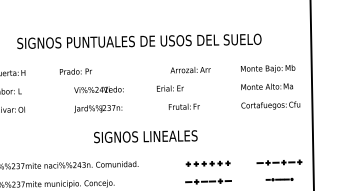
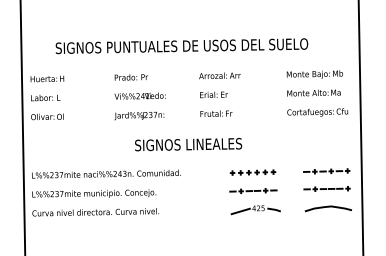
text: (190, 69) -> (219, 75), moved
text: (75, 71) -> (130, 77), moved
text: (184, 106) -> (216, 113), moved
part: (279, 179) -> (326, 188), size x1.67

